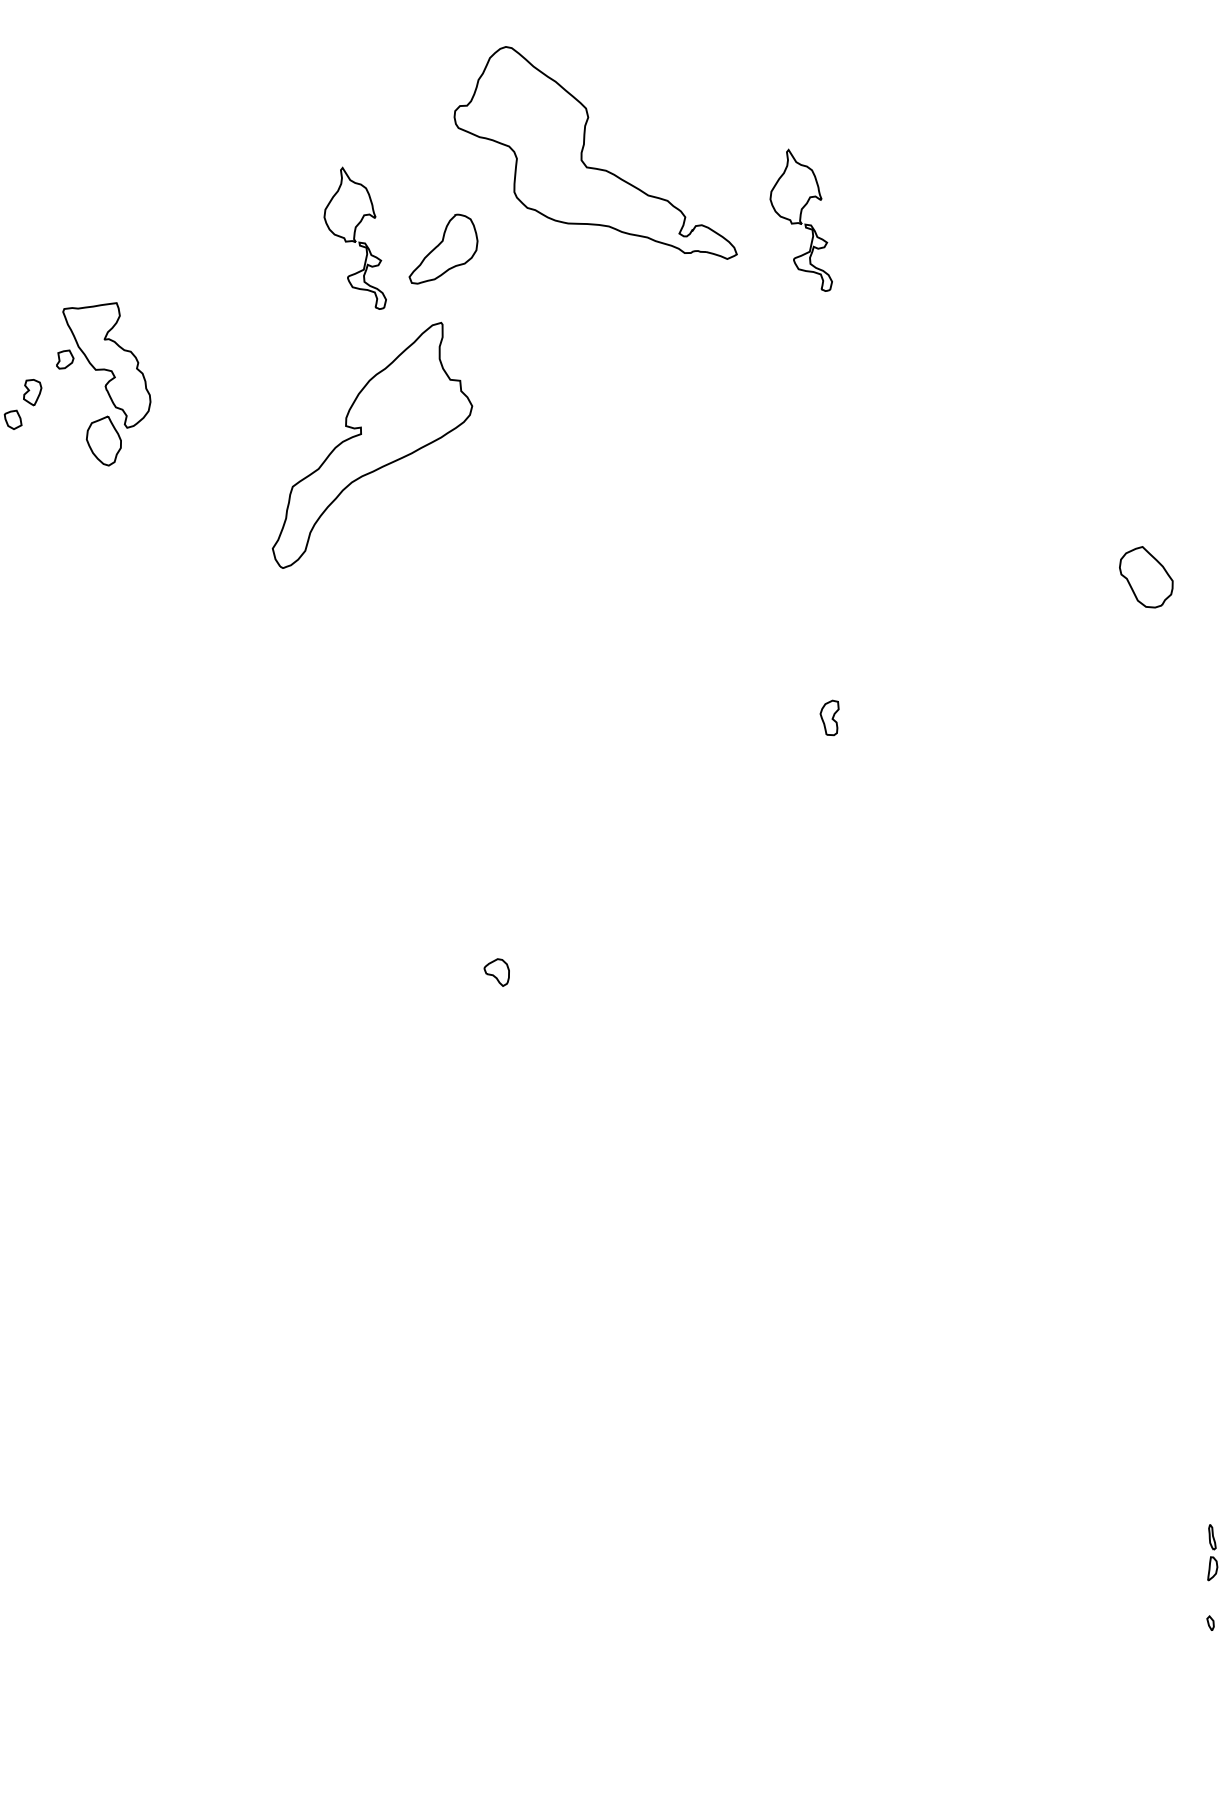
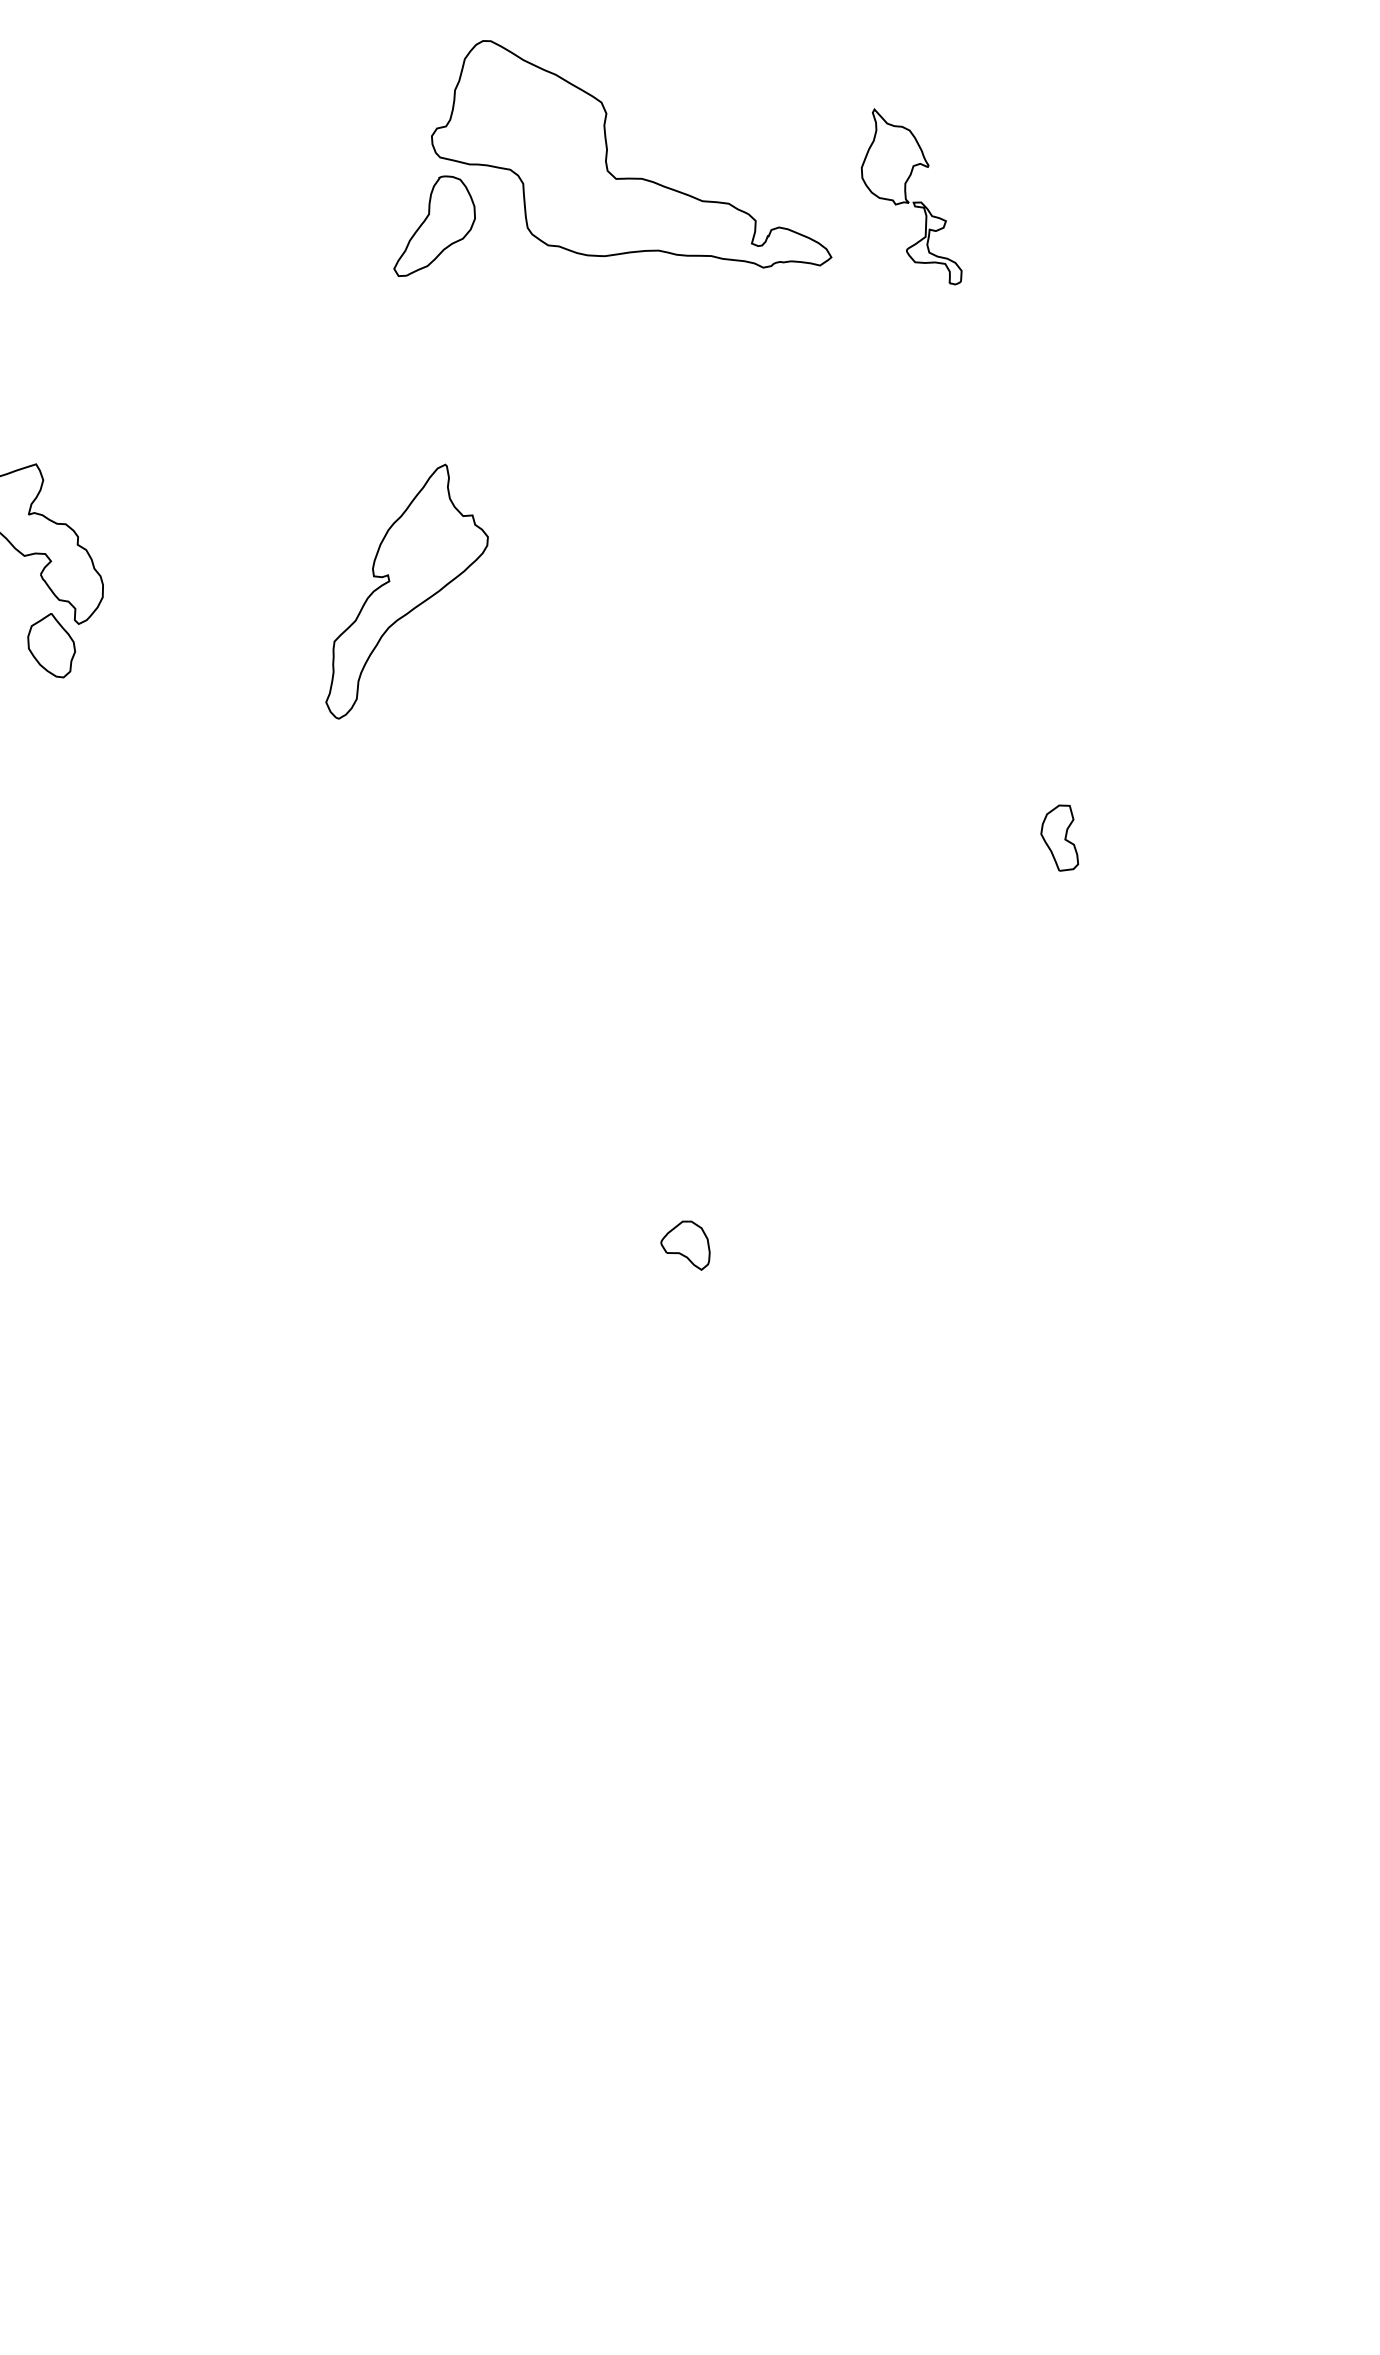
part: (354, 237) -> (330, 323), removed
part: (443, 248) -> (431, 223), moved
part: (372, 444) -> (401, 588), size x0.71
part: (829, 717) -> (1059, 838), size x1.43
part: (496, 972) -> (685, 1246), size x1.43

